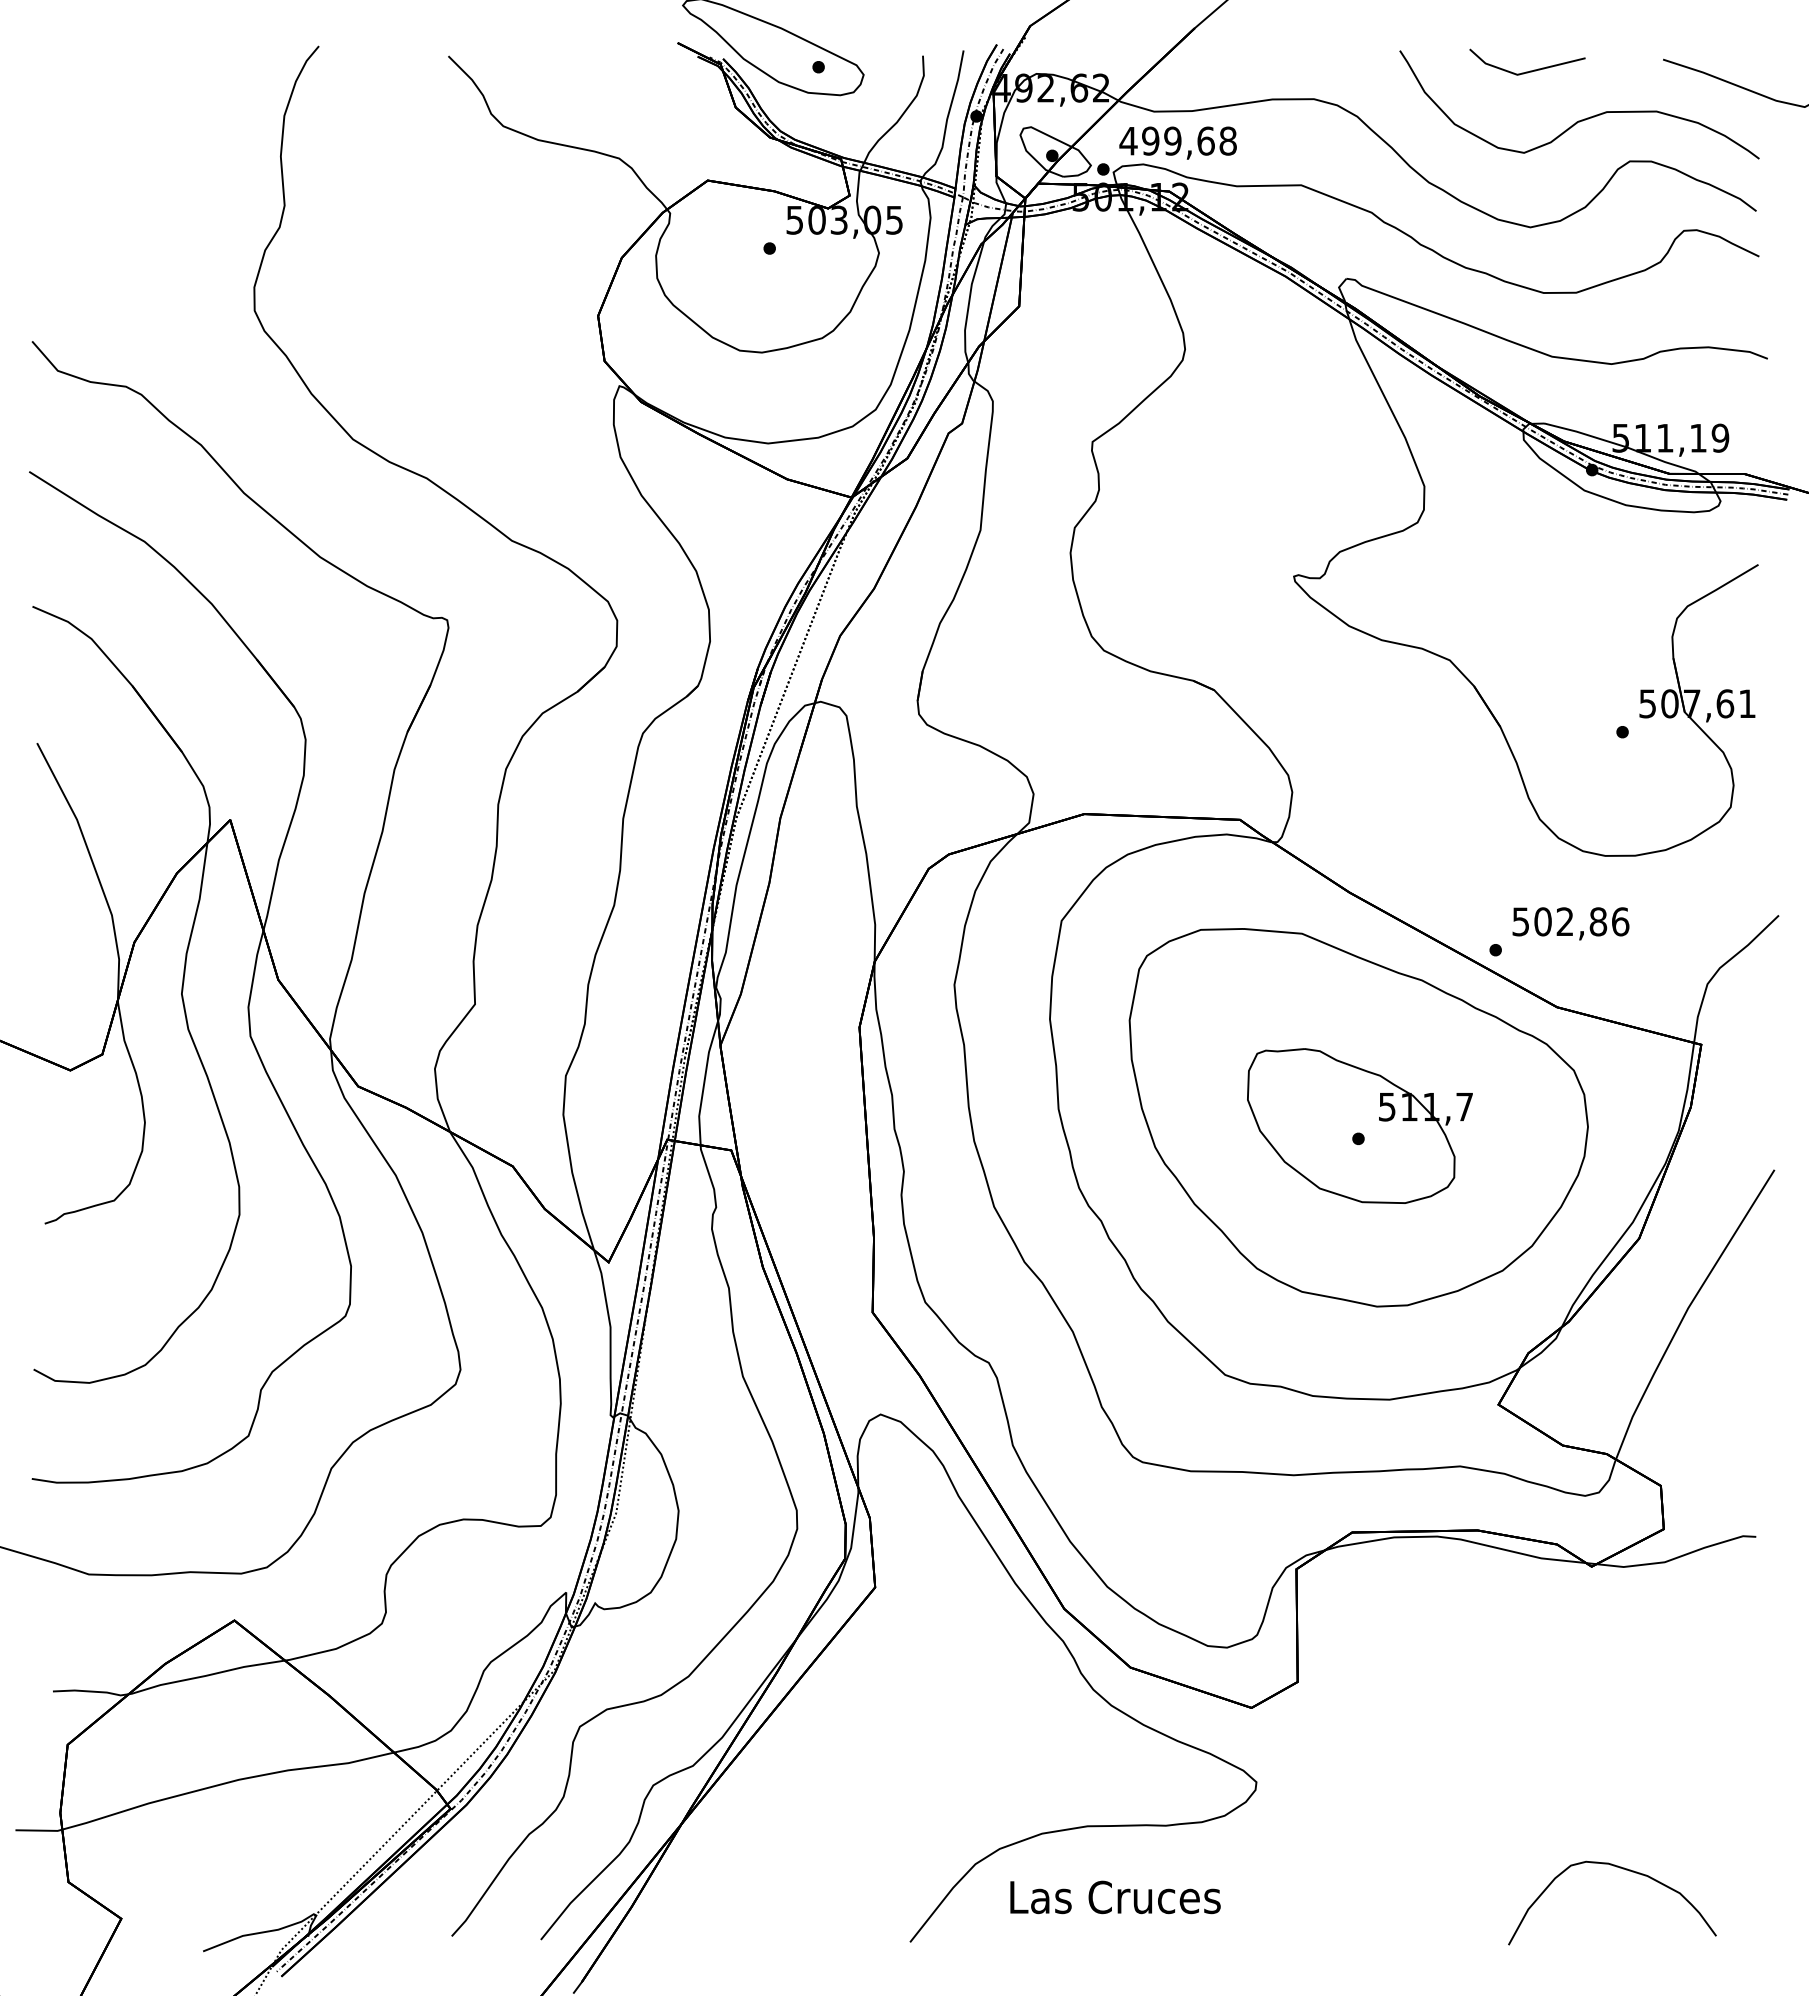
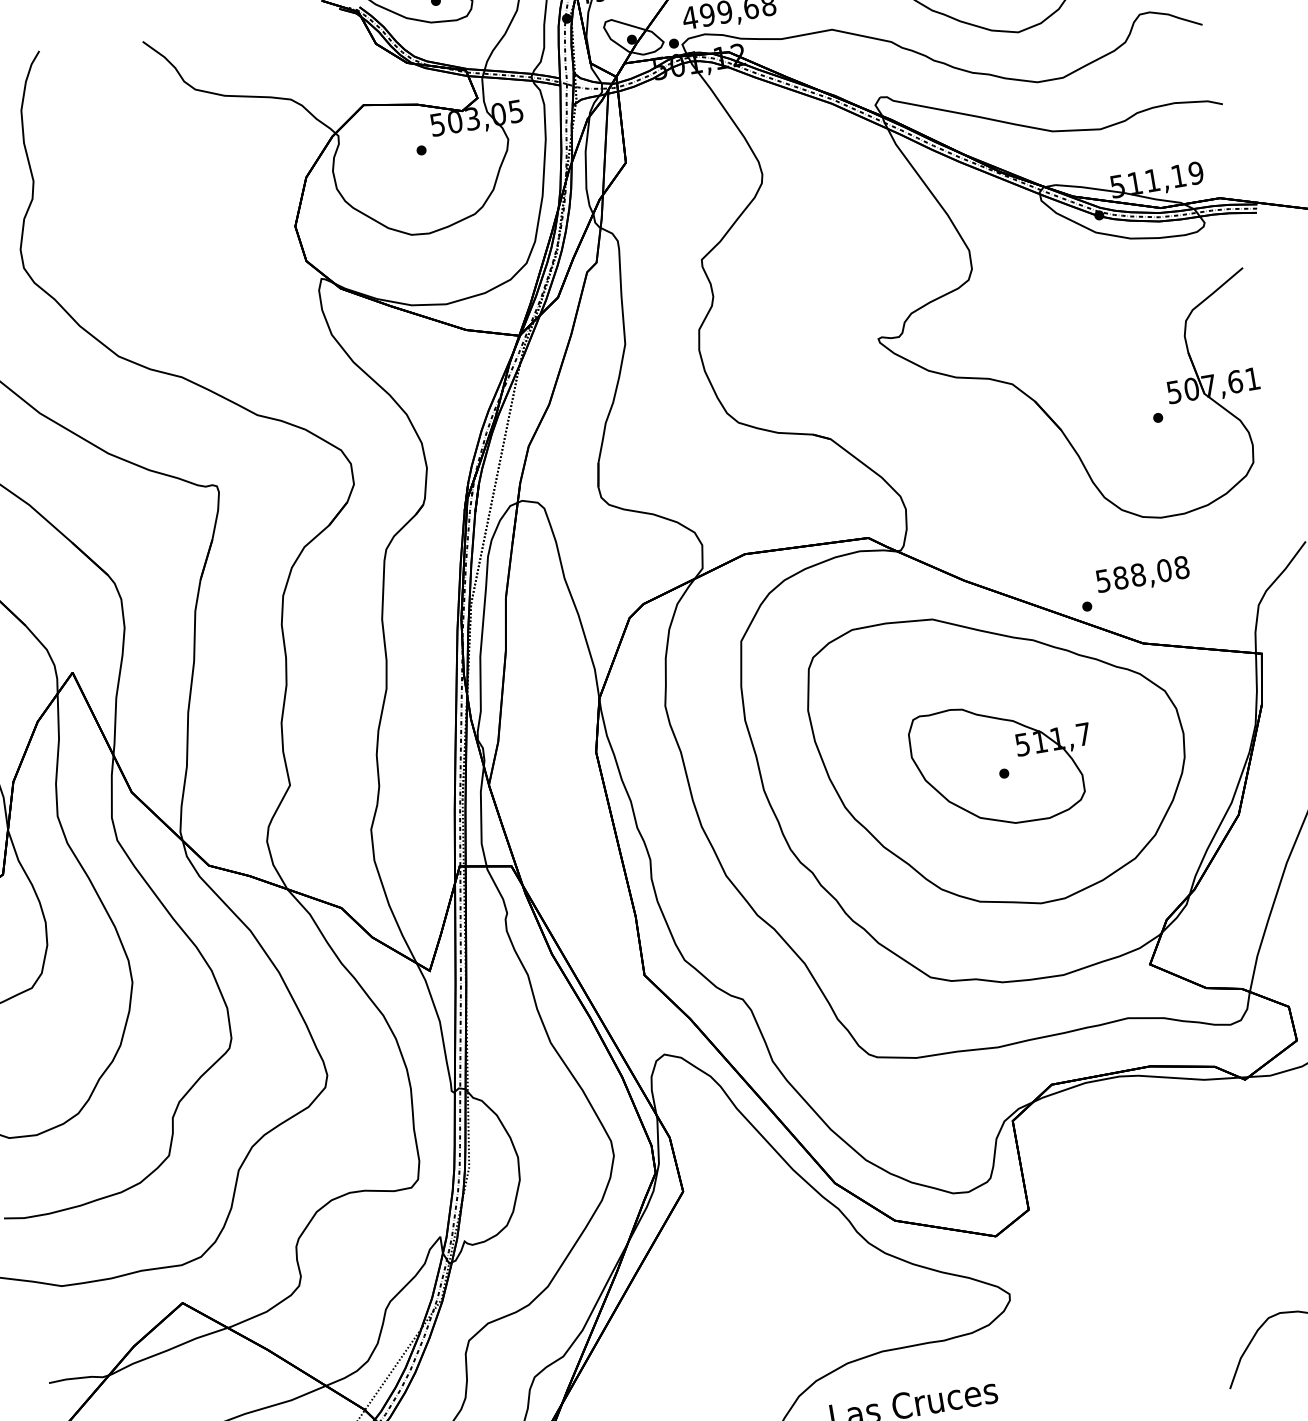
text: (1581, 921) -> (1151, 572), 502,86 -> 588,08

